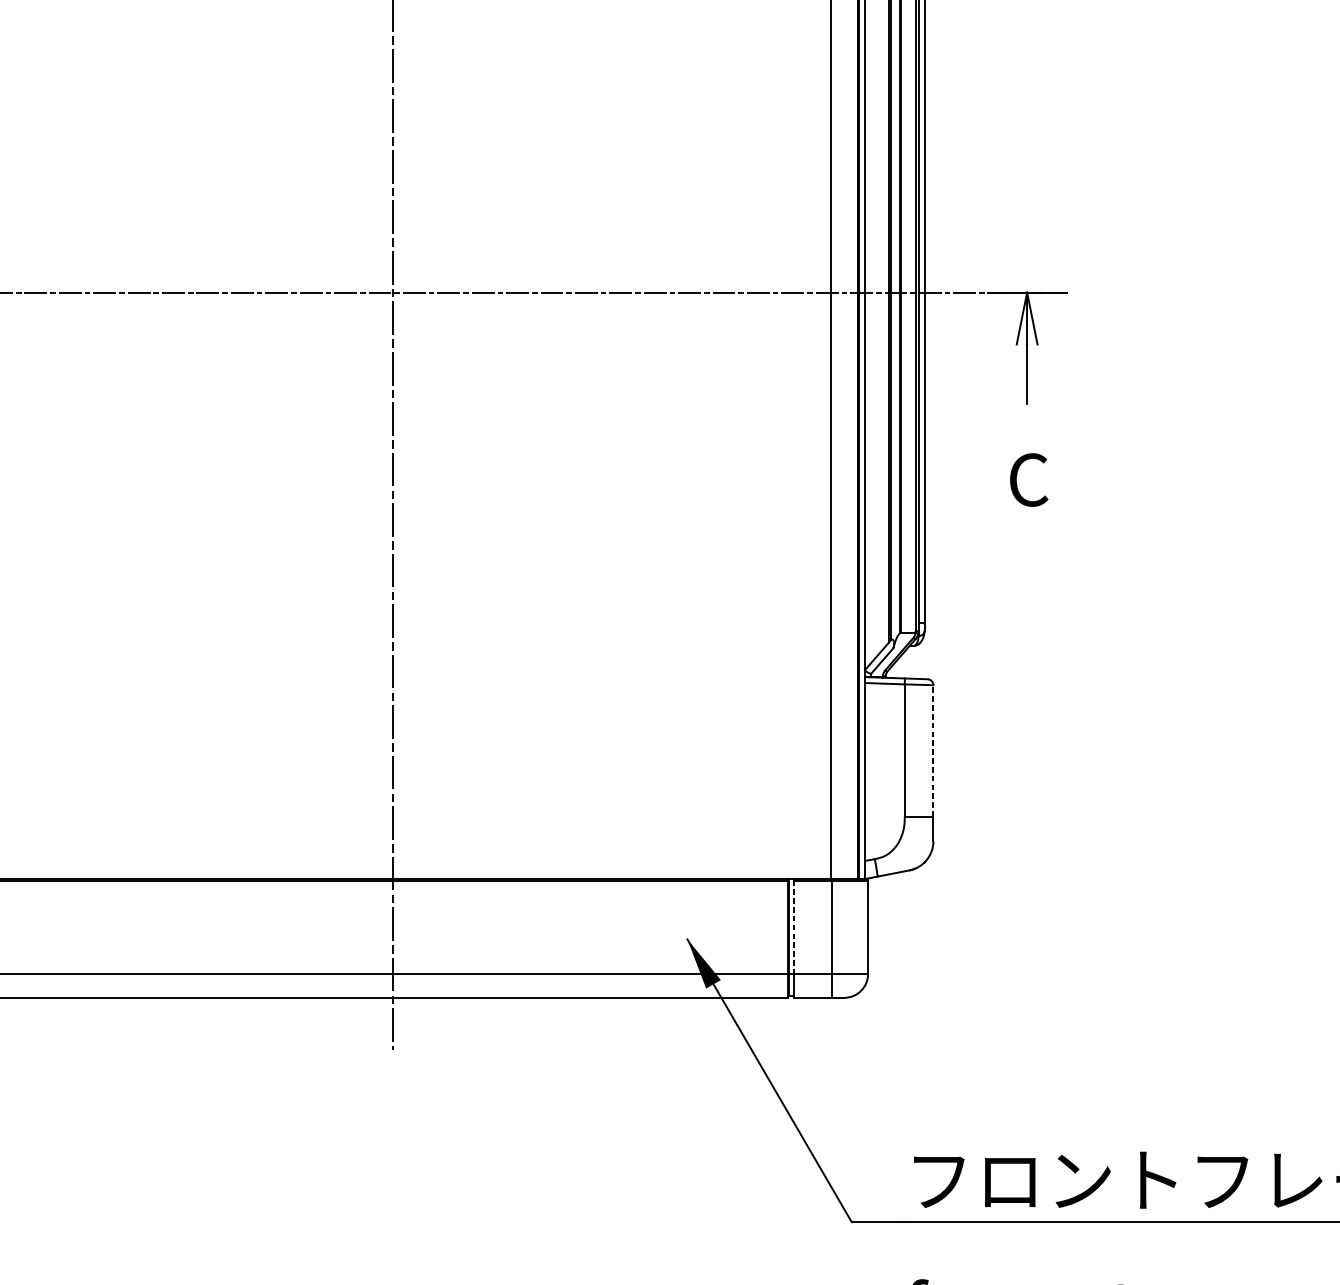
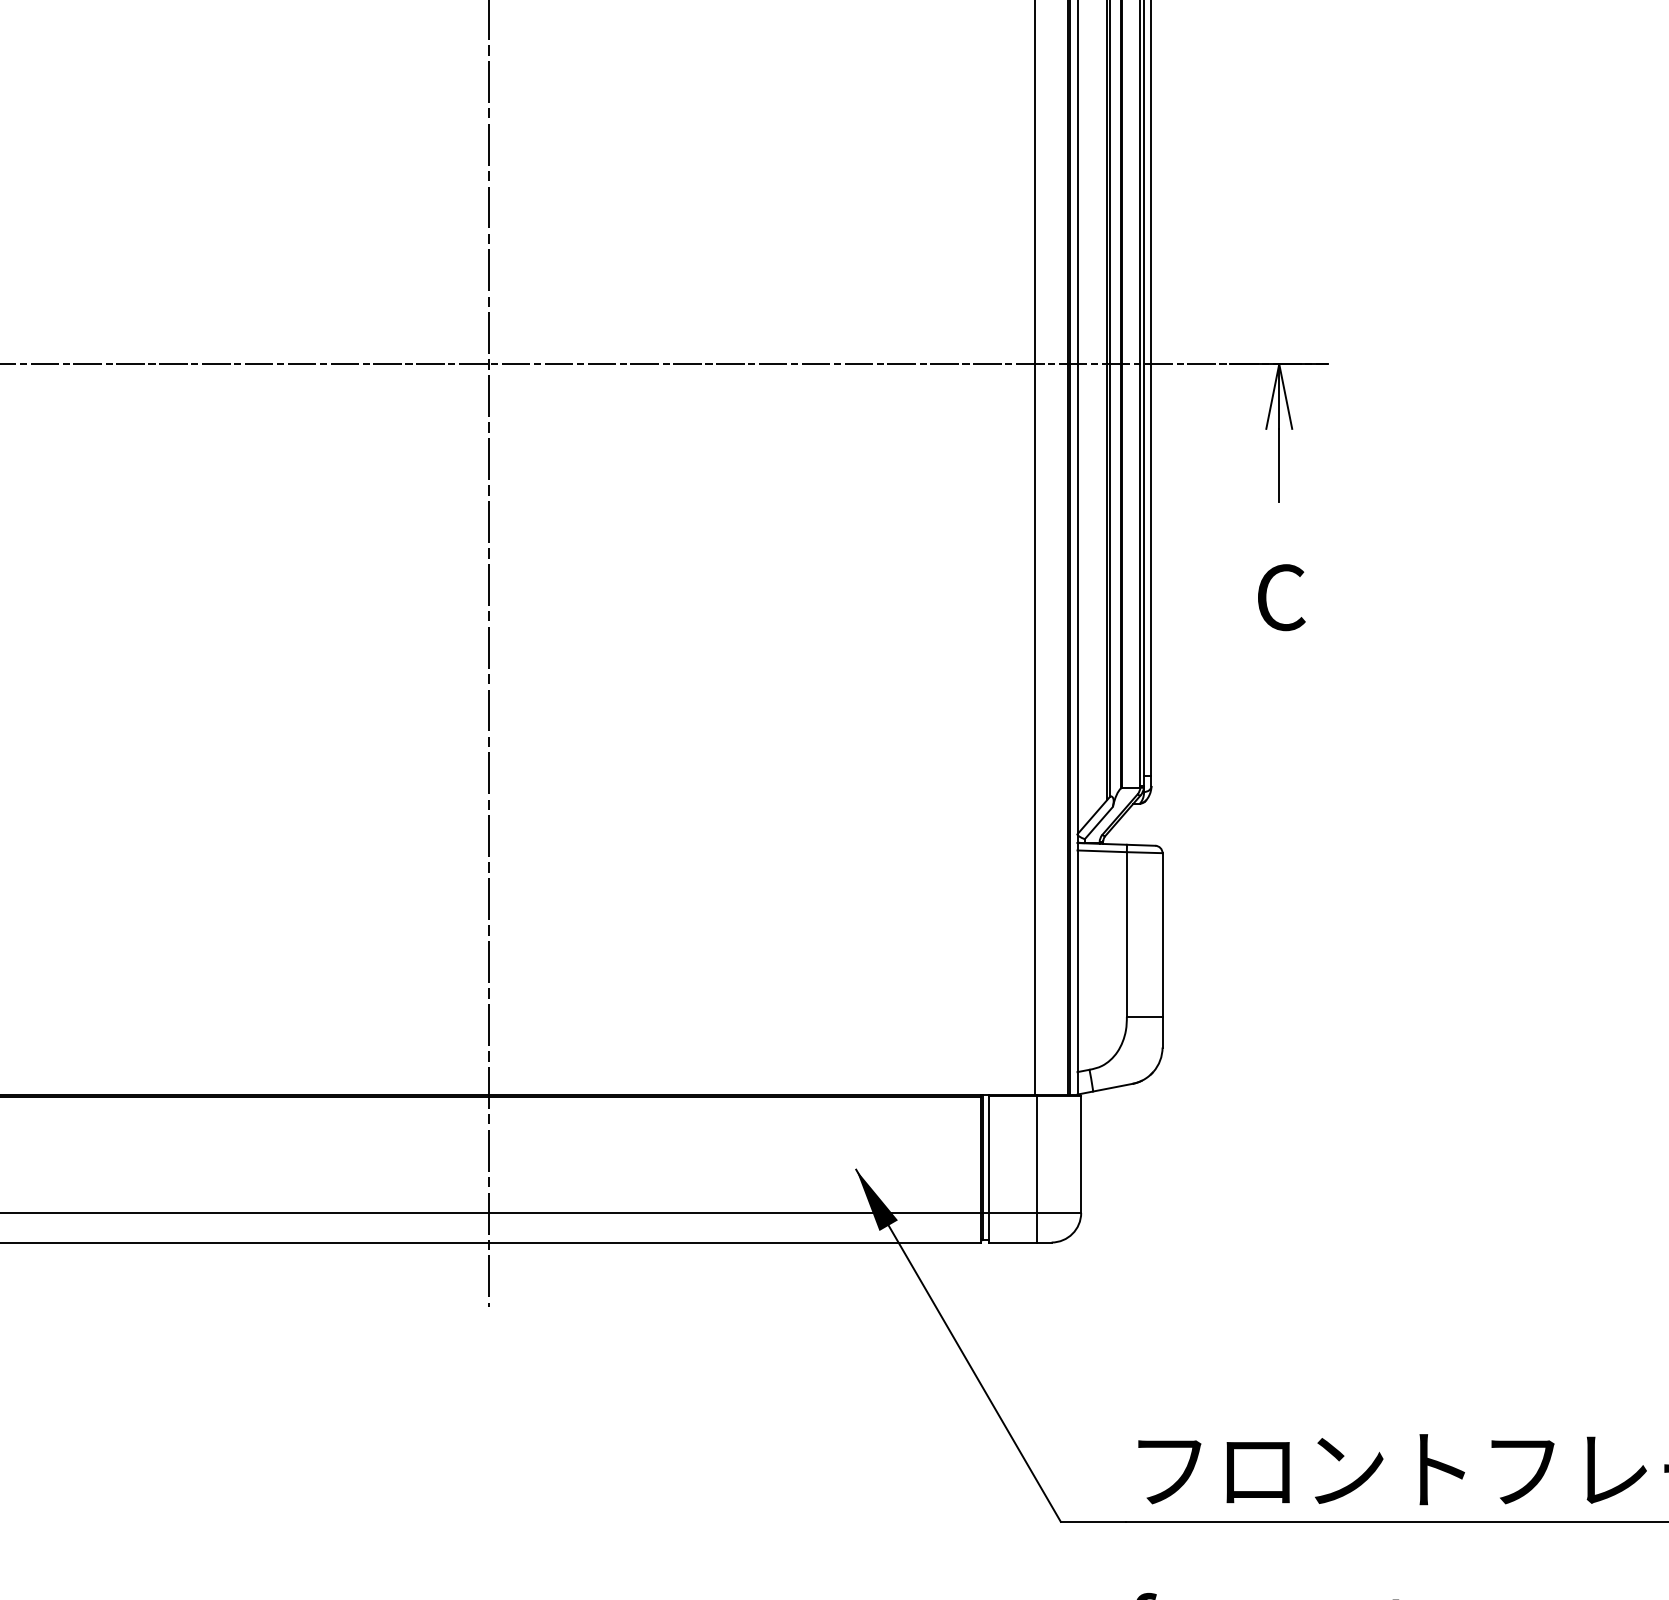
line: (933, 751) -> (1162, 935), dashed -> solid
line: (793, 927) -> (988, 1155), dashed -> solid

